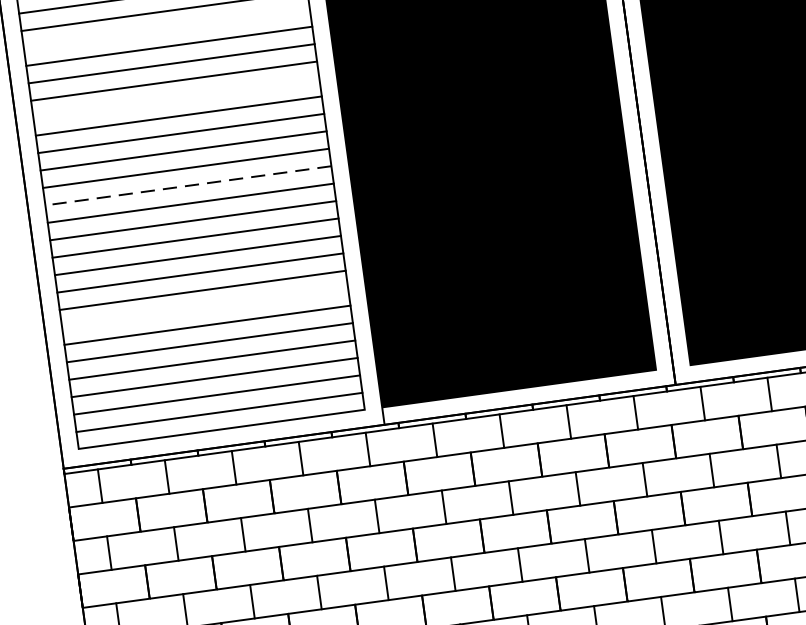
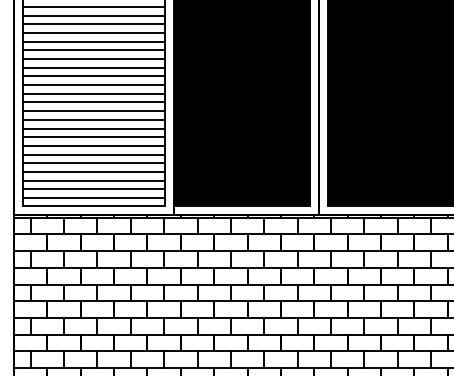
line: (165, 28) -> (93, 6), added
line: (175, 98) -> (93, 41), added
line: (187, 186) -> (93, 85), dashed -> solid
line: (204, 307) -> (93, 145), added

